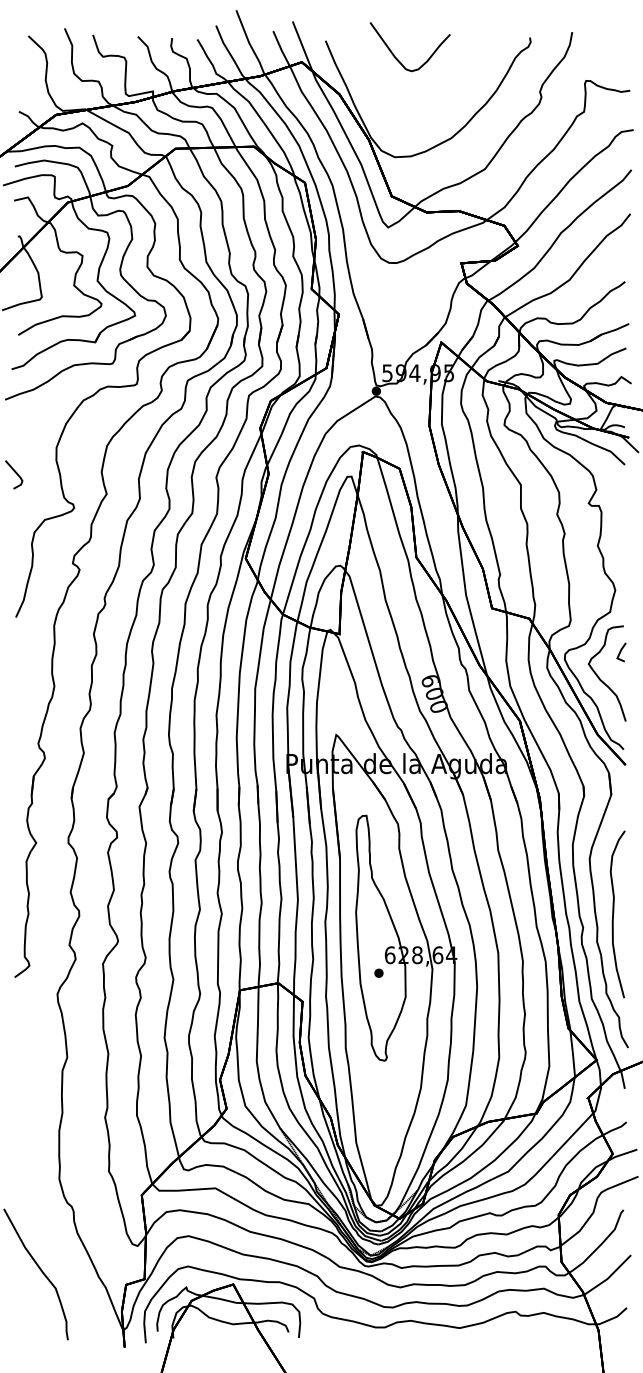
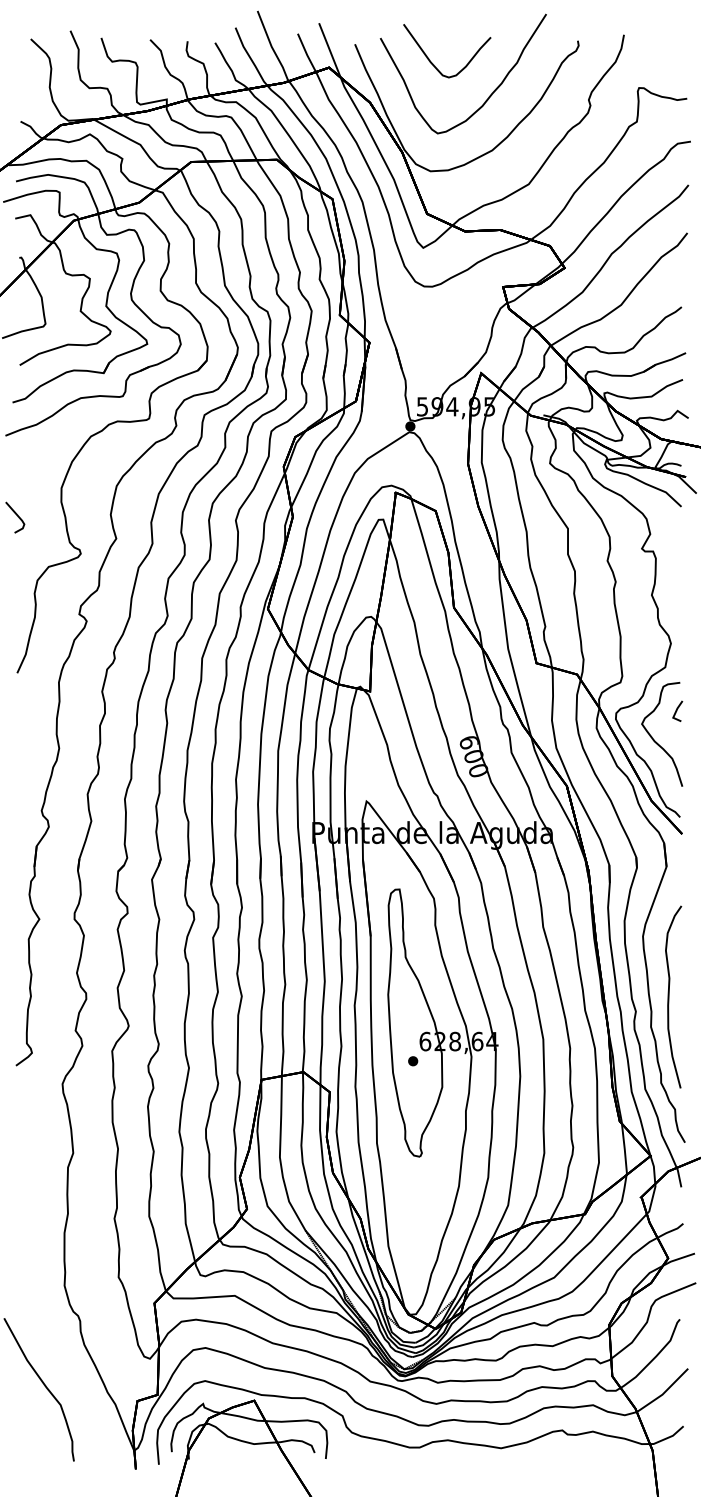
part: (448, 88) -> (488, 96), added

